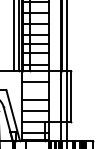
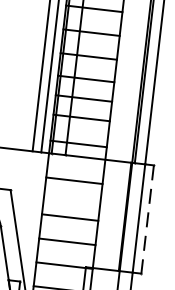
line: (71, 96) -> (148, 220), solid -> dashed

